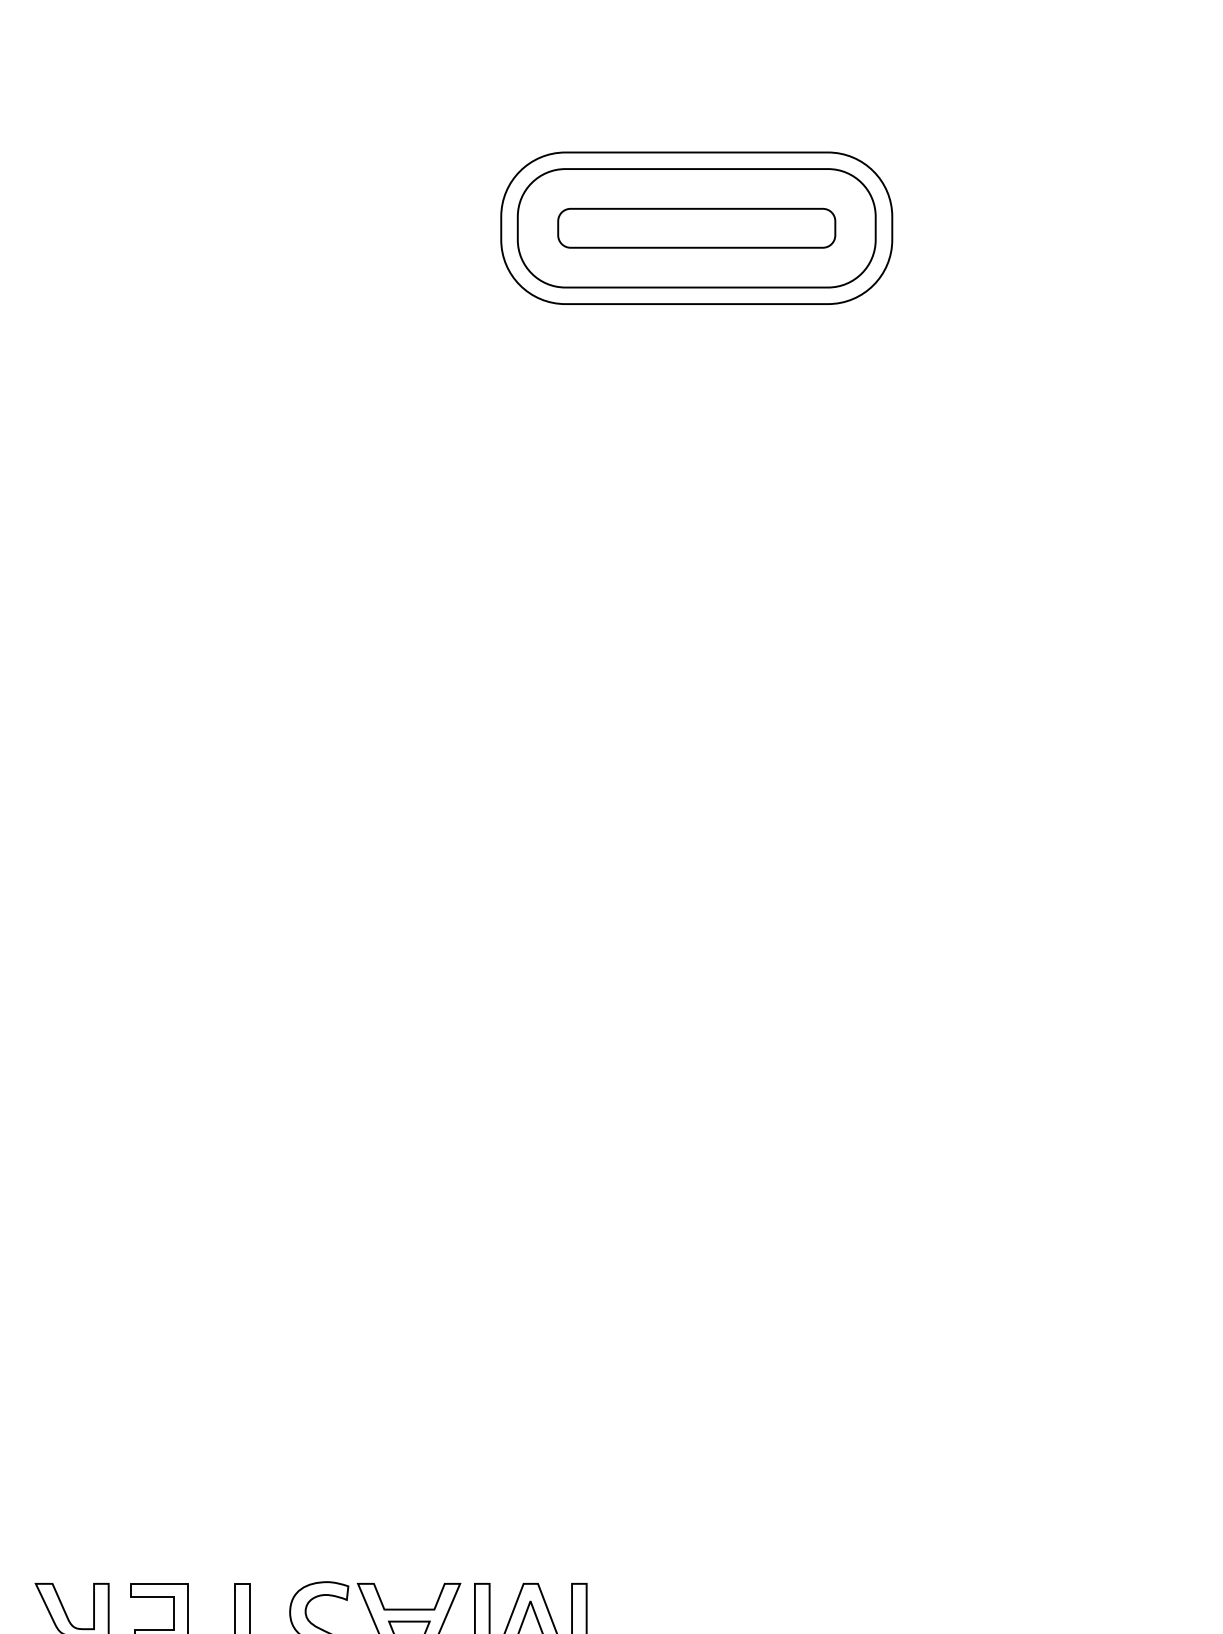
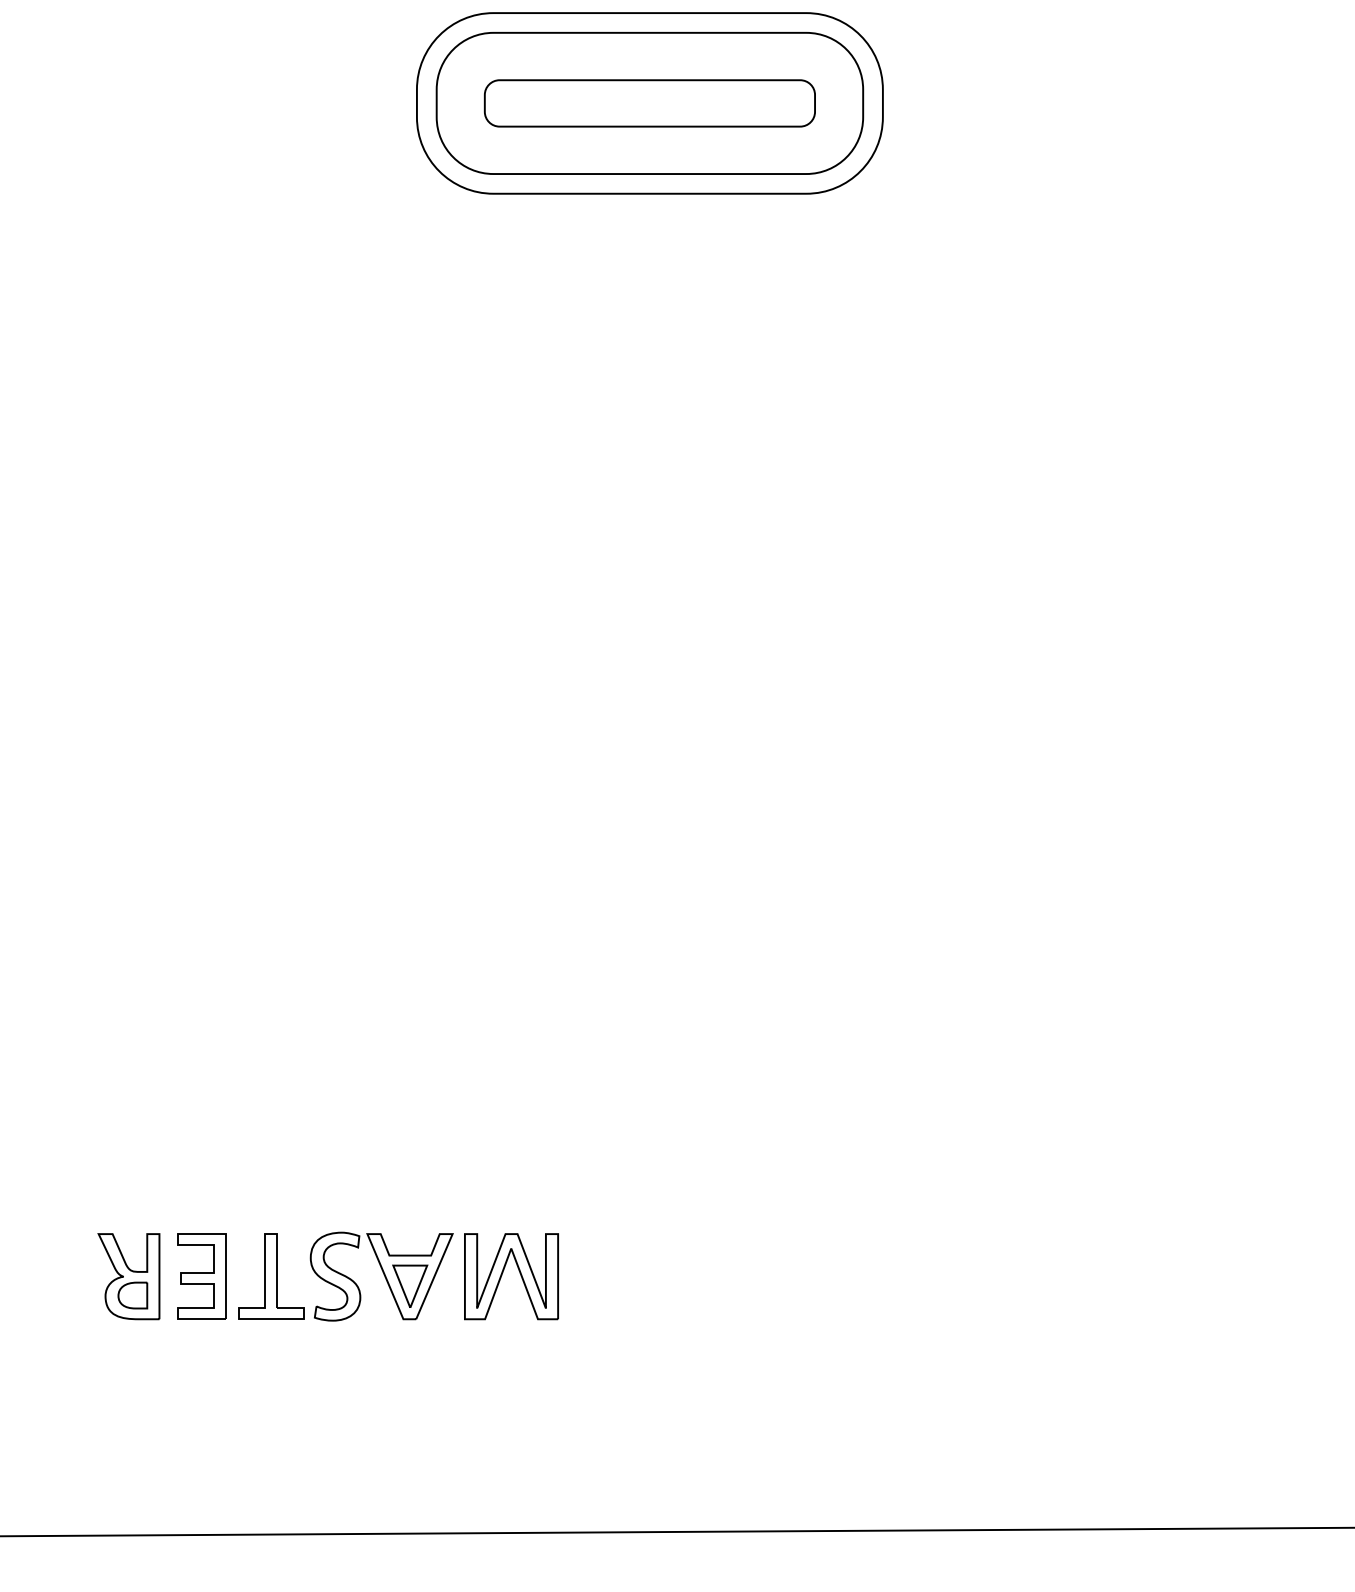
part: (696, 228) -> (649, 103), size x1.43

